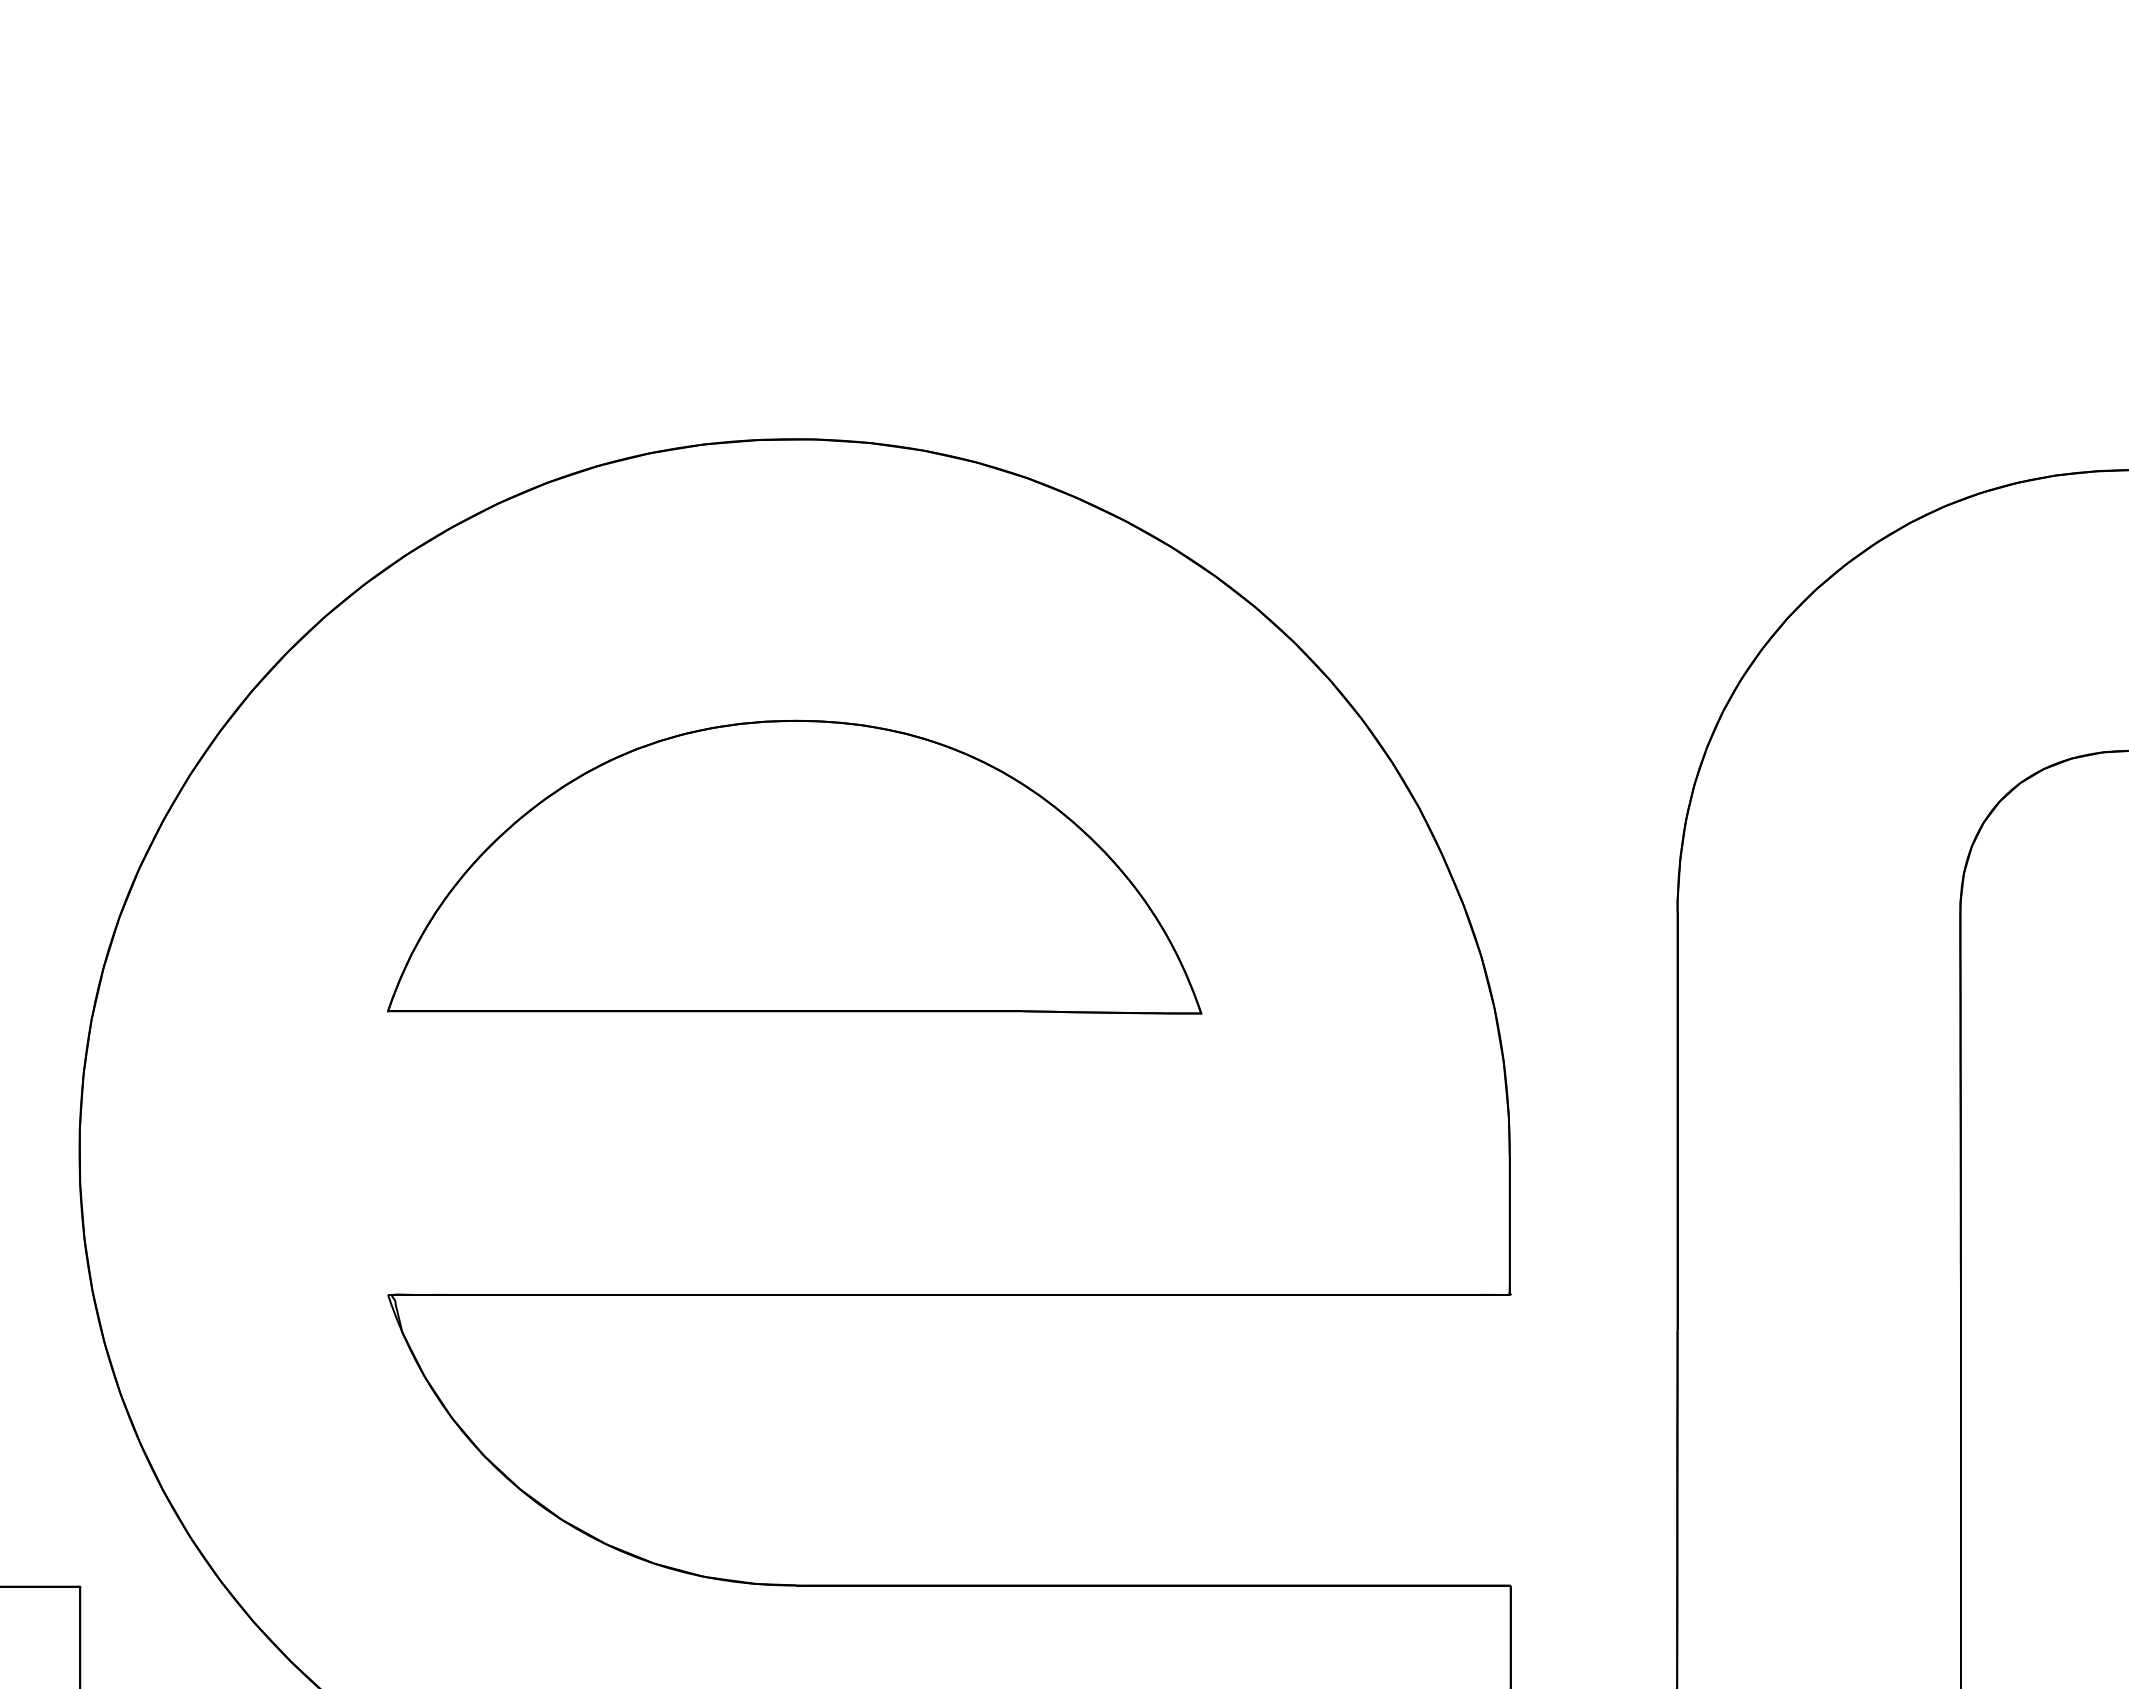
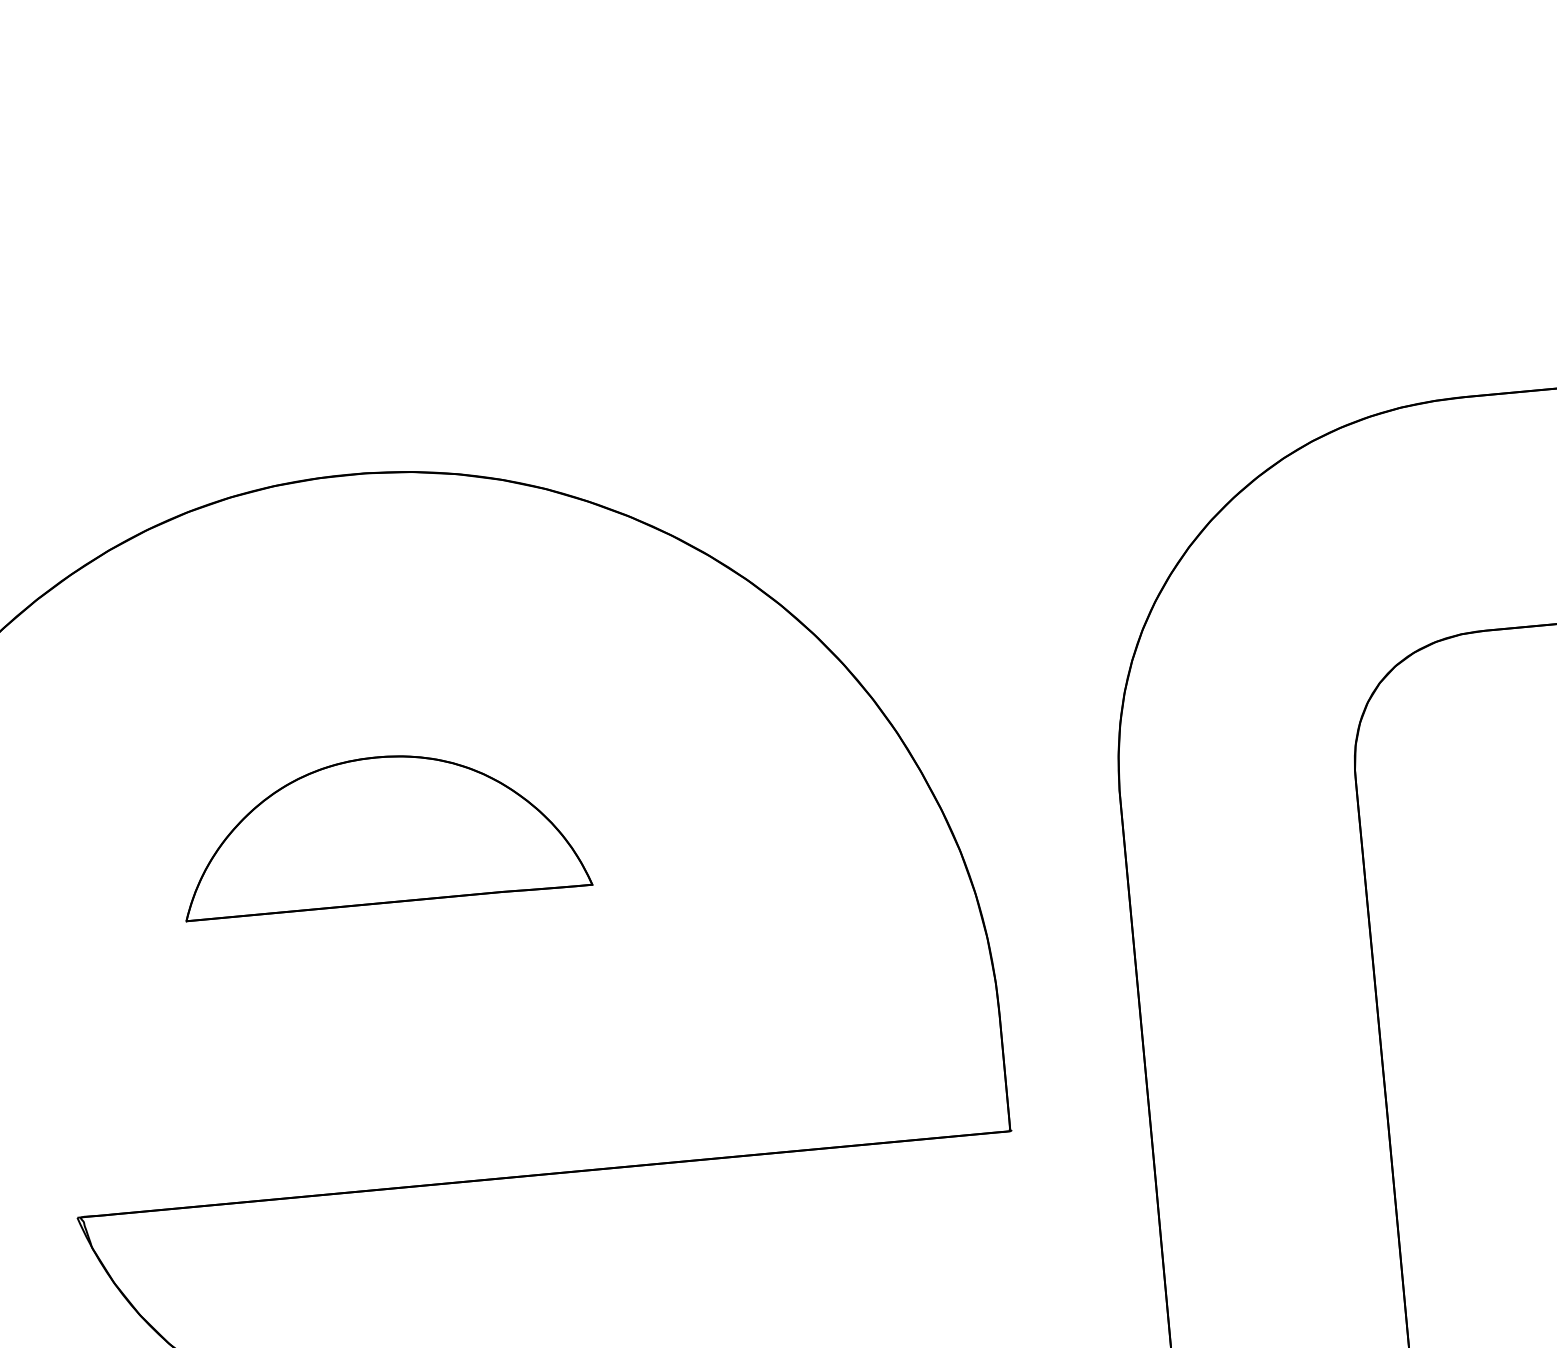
part: (794, 866) -> (382, 830), size x0.6

